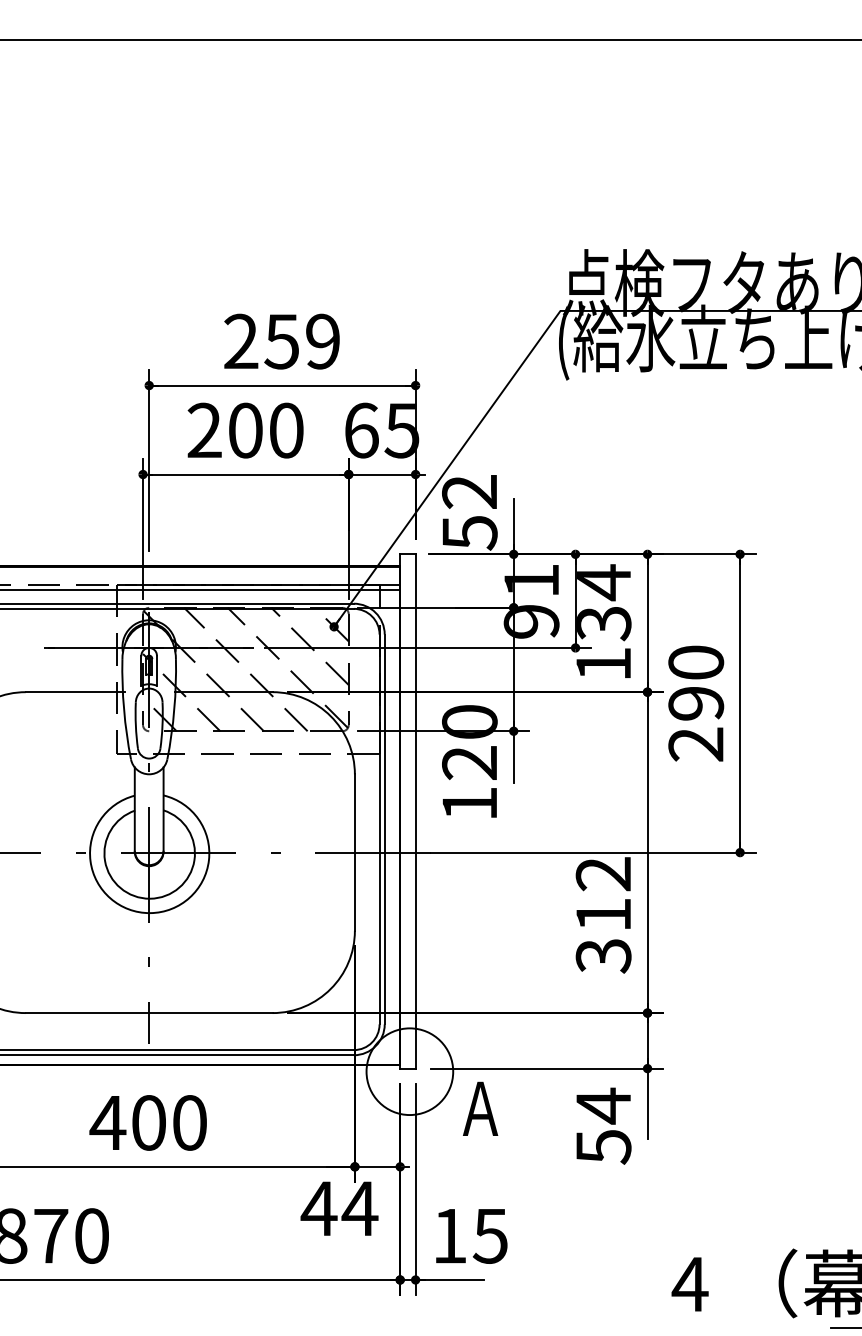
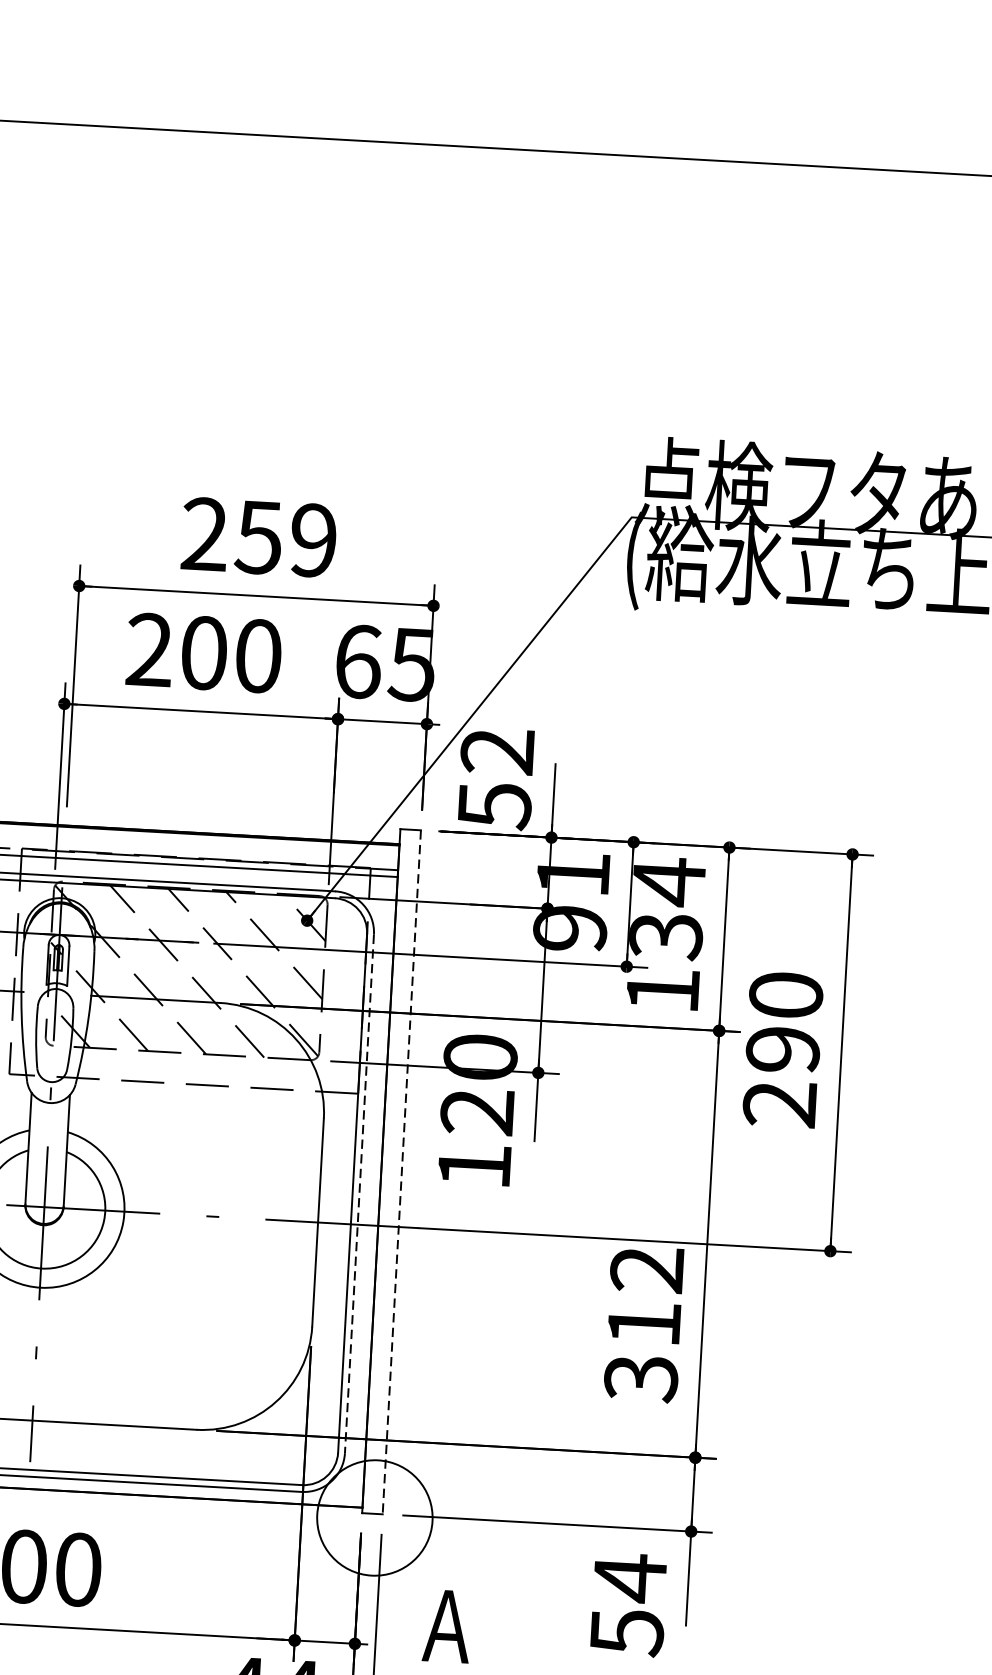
line: (415, 811) -> (401, 1172), solid -> dashed
line: (384, 829) -> (359, 1193), solid -> dashed
text: (480, 1108) -> (447, 1625), moved

